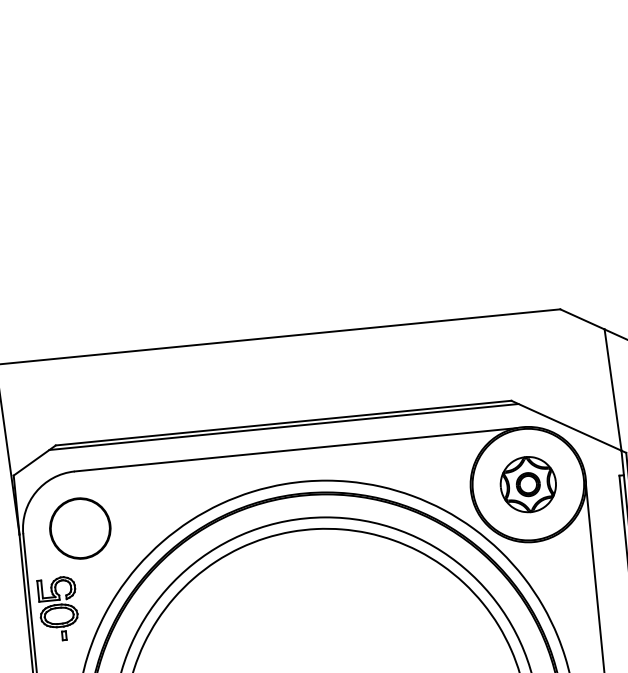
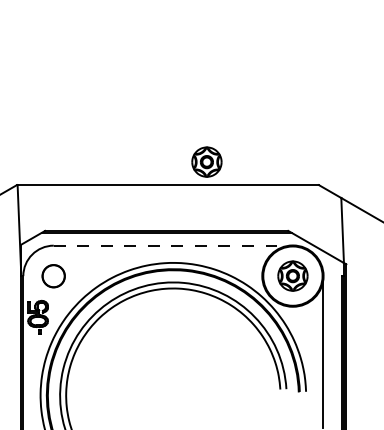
part: (345, 285) -> (206, 161), added
line: (295, 449) -> (171, 245), solid -> dashed
circle: (79, 529) -> (53, 276), size x0.7

